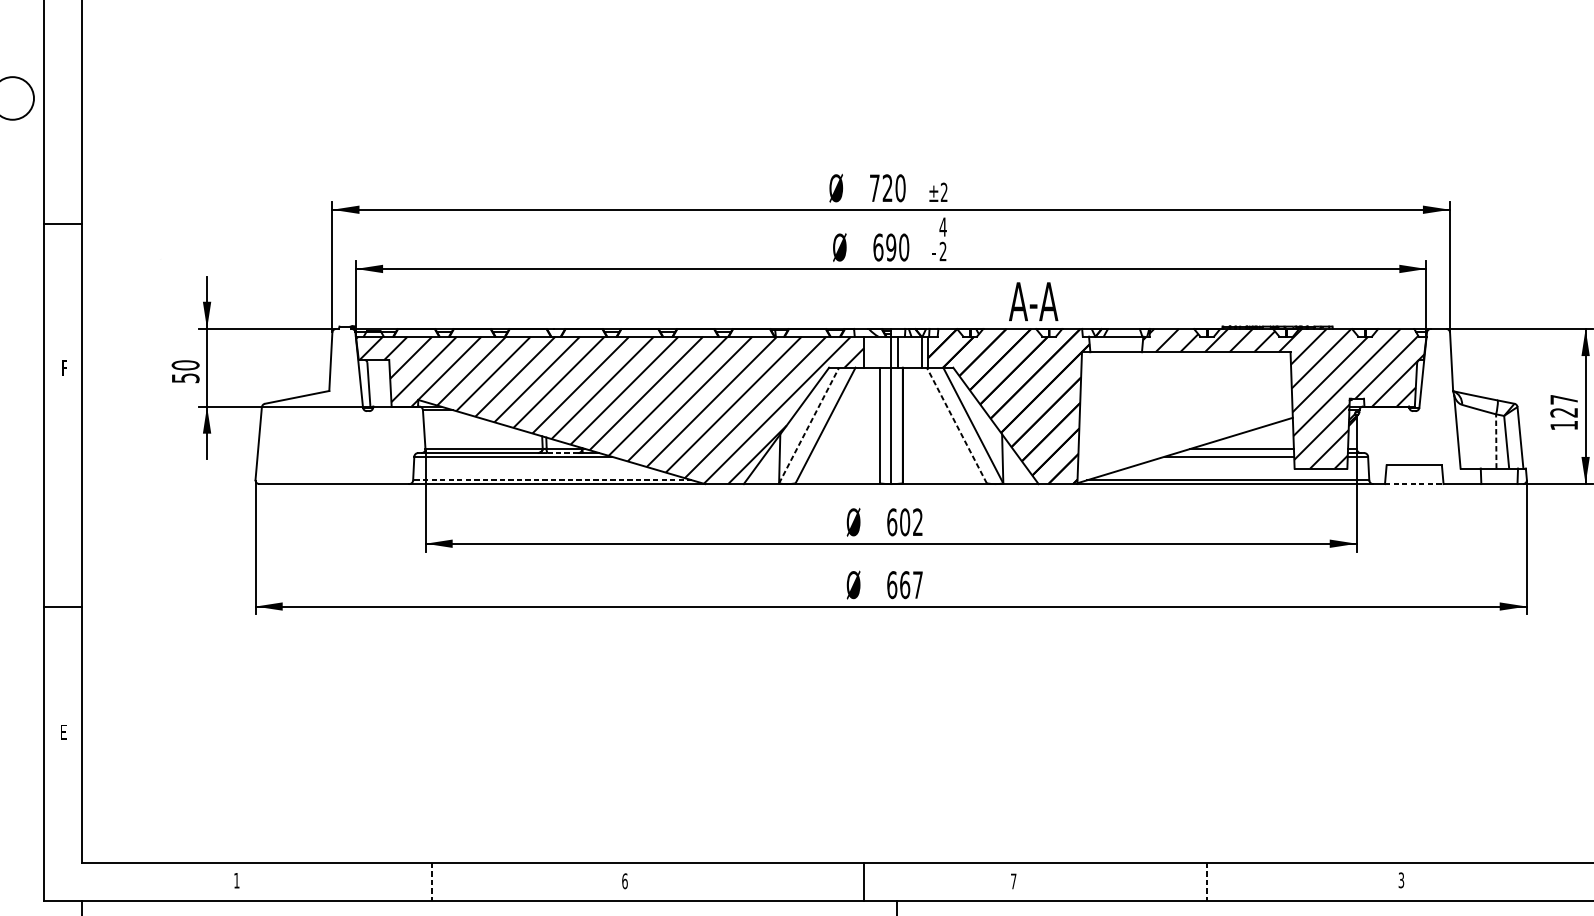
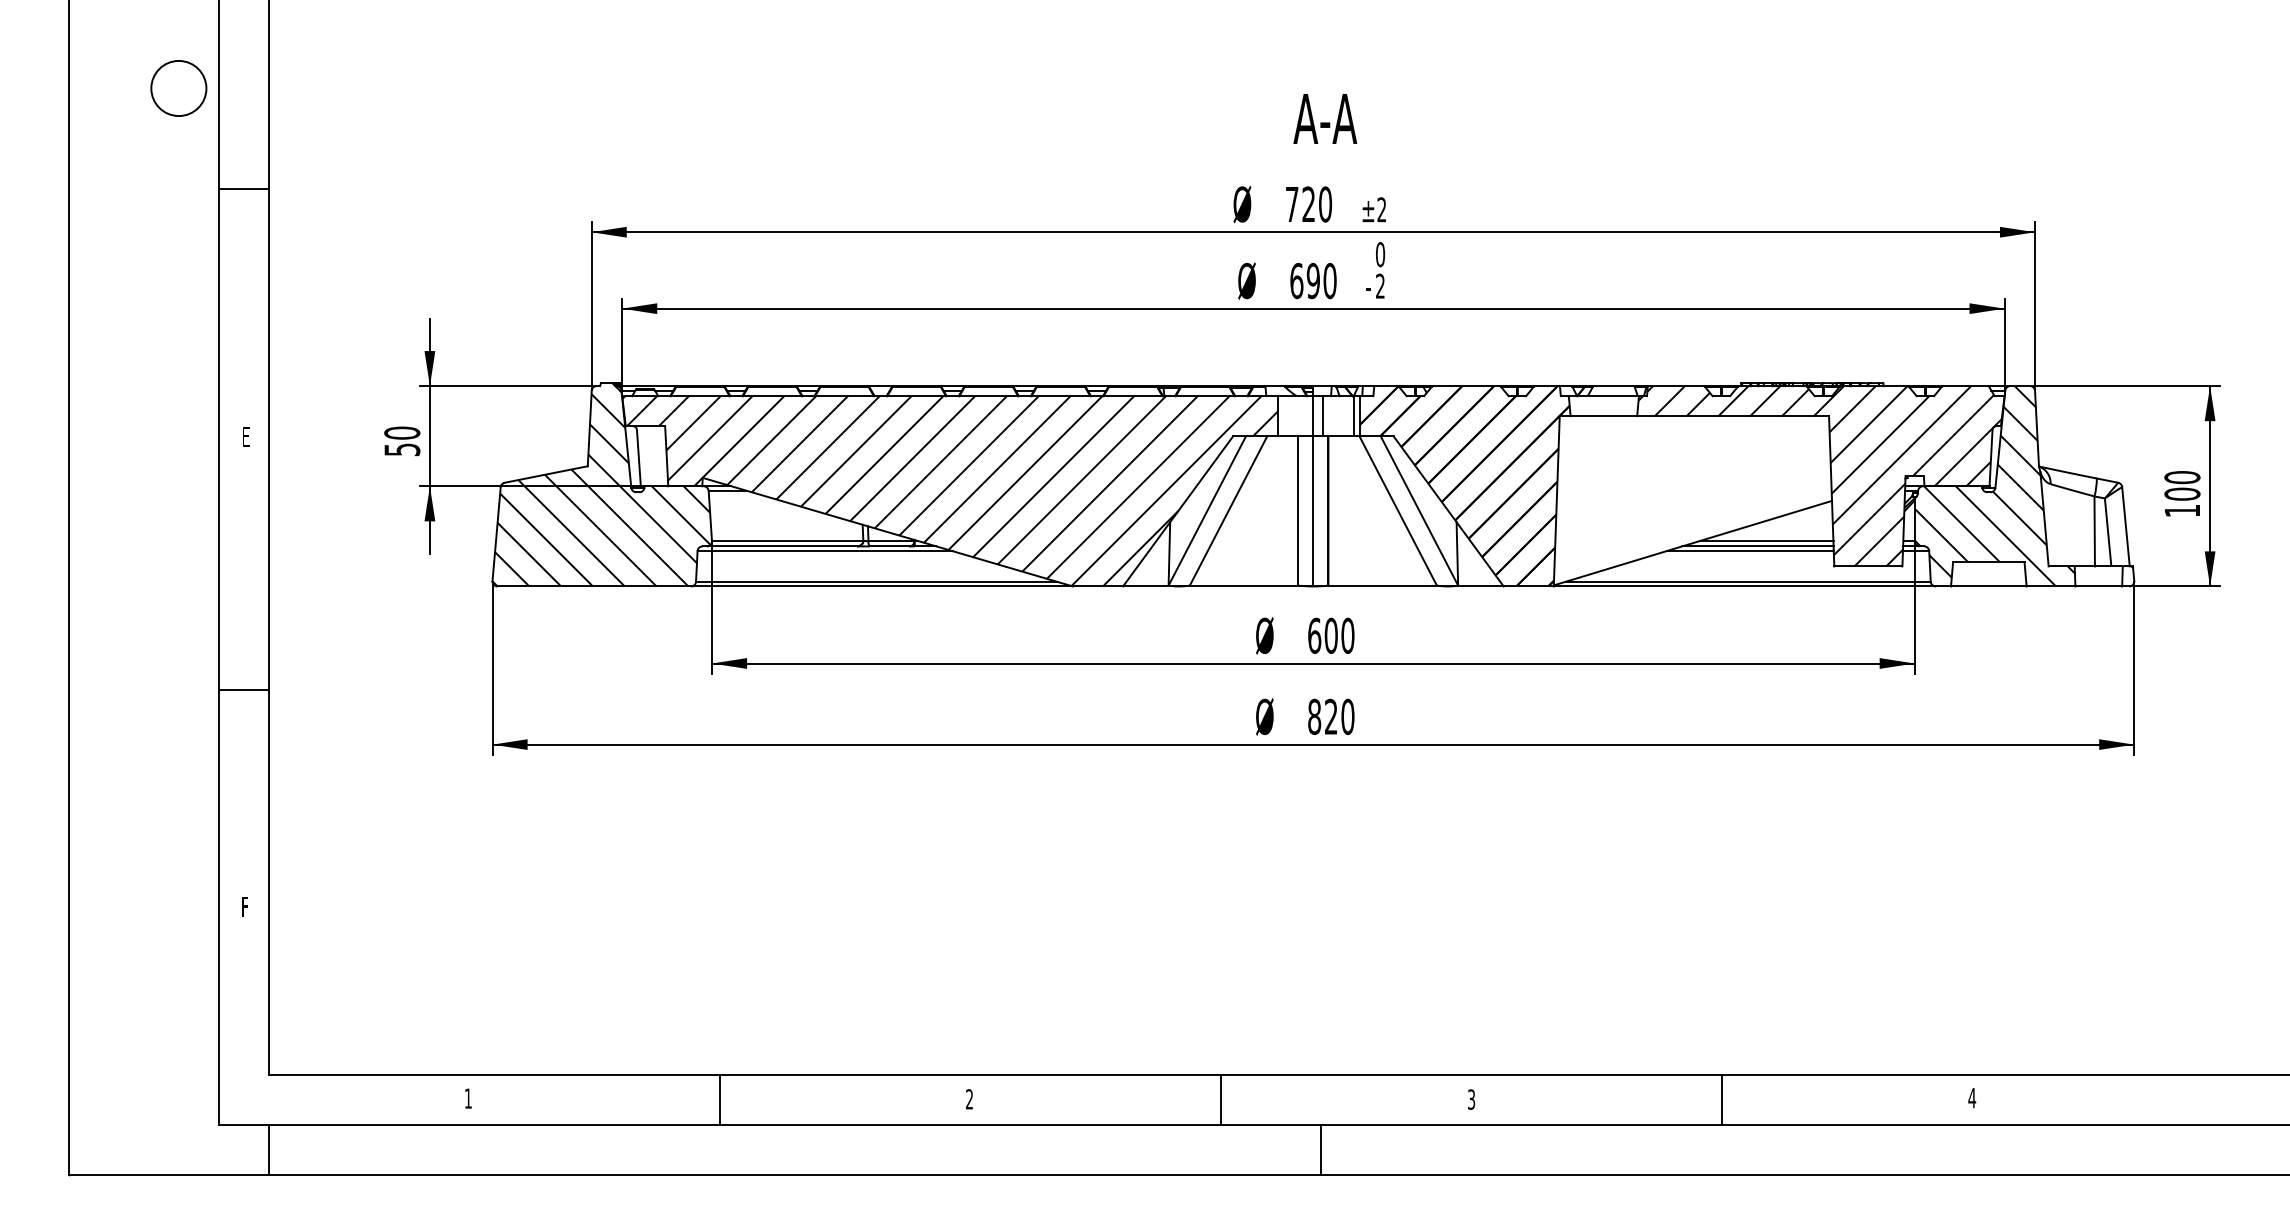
line: (62, 223) -> (243, 188), moved
text: (943, 227) -> (1380, 254), 4 -> 0
text: (1033, 301) -> (1325, 118), moved
text: (65, 367) -> (246, 436), F -> E
hatch: (339, 405) -> (601, 484), added
text: (1564, 405) -> (2182, 485), 127 -> 100
hatch: (1418, 406) -> (1994, 486), added
line: (809, 425) -> (1207, 510), dashed -> solid
line: (956, 425) -> (1397, 510), dashed -> solid
line: (1496, 440) -> (2094, 530), dashed -> solid
line: (562, 453) -> (889, 546), dashed -> solid
line: (1235, 453) -> (1757, 546), added
line: (552, 480) -> (875, 581), dashed -> solid
line: (1414, 484) -> (1988, 586), dashed -> solid
text: (917, 522) -> (1347, 635), 602 -> 600
text: (905, 584) -> (1331, 716), 667 -> 820
line: (62, 606) -> (243, 689), moved
text: (64, 731) -> (245, 906), E -> F
text: (1401, 879) -> (1972, 1097), 3 -> 4
text: (624, 881) -> (969, 1099), 6 -> 2
text: (1013, 881) -> (1471, 1099), 7 -> 3
line: (431, 882) -> (719, 1100), dashed -> solid
line: (863, 882) -> (1220, 1100), moved
line: (1207, 882) -> (1721, 1100), dashed -> solid

